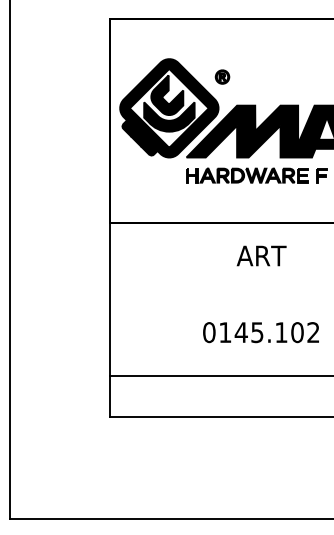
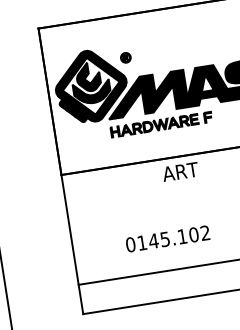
text: (261, 255) -> (180, 171), moved
text: (260, 332) -> (167, 238), moved

